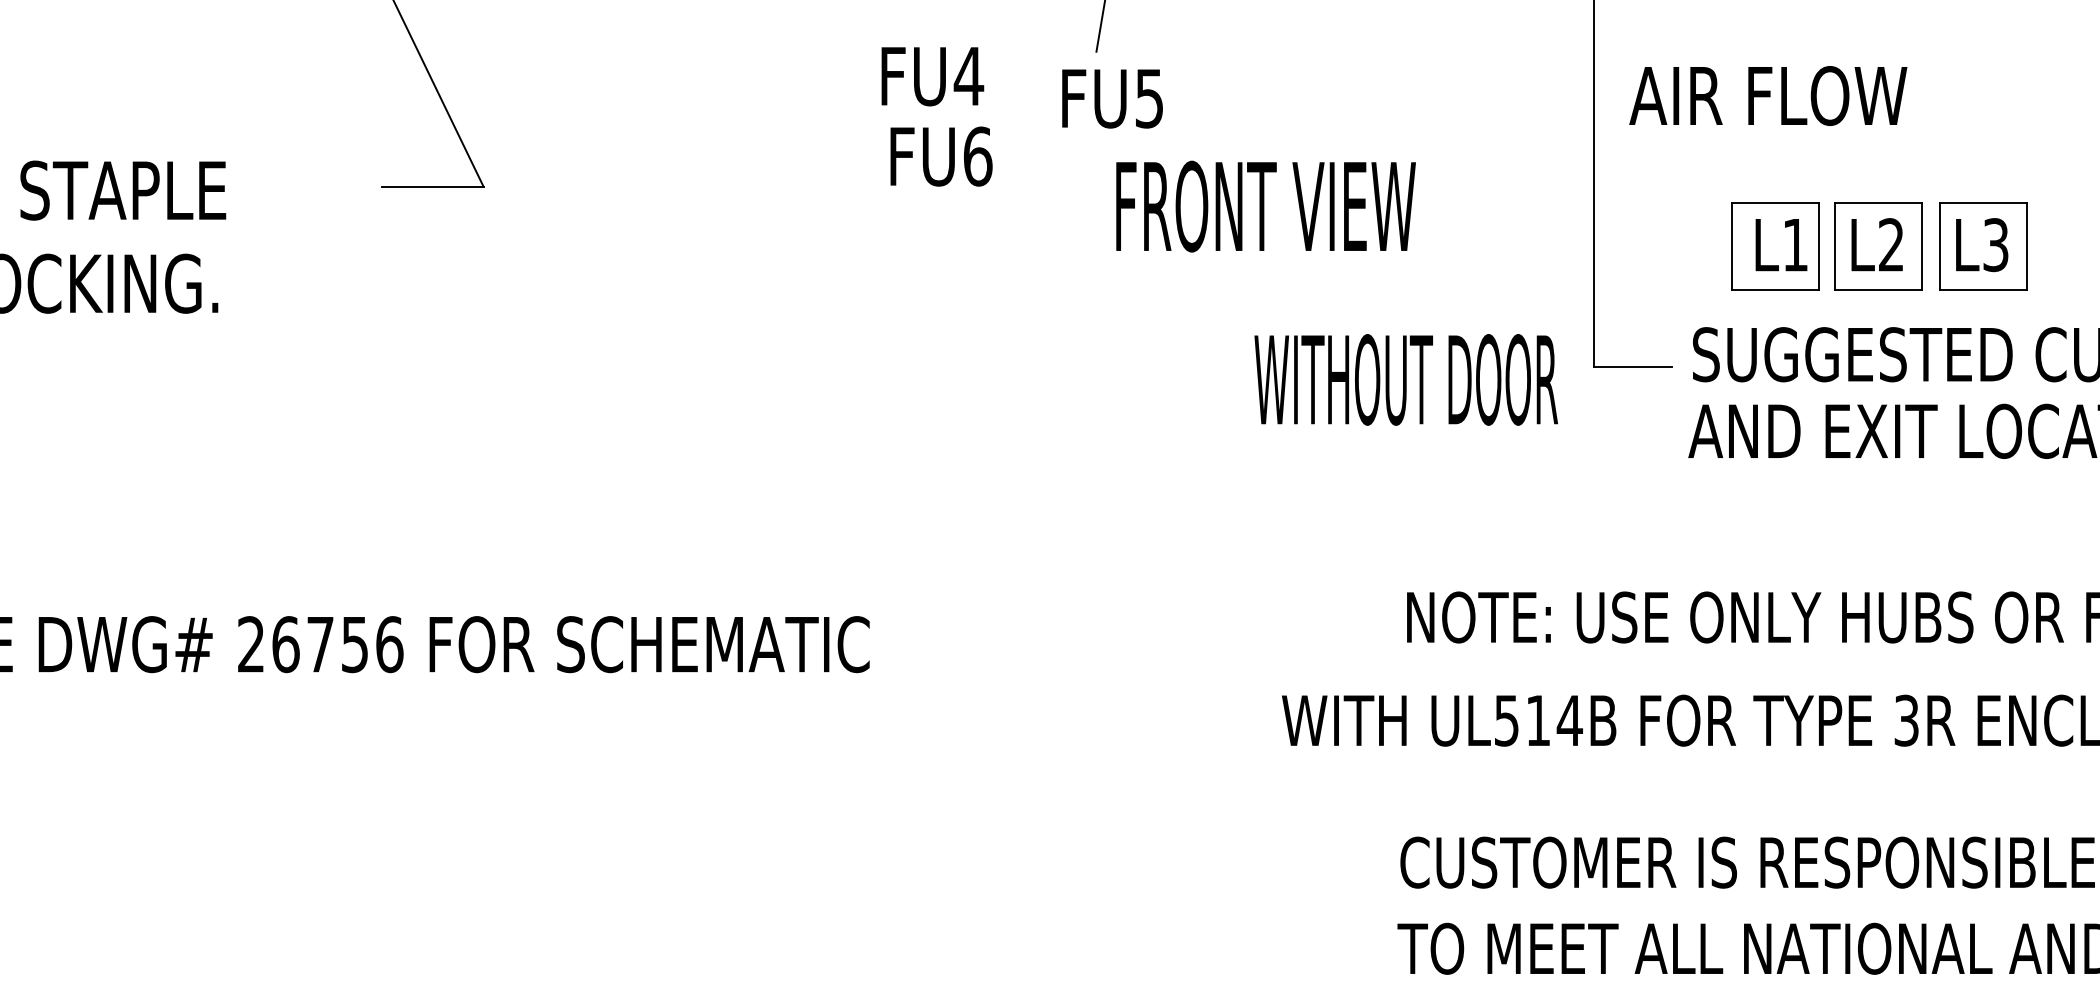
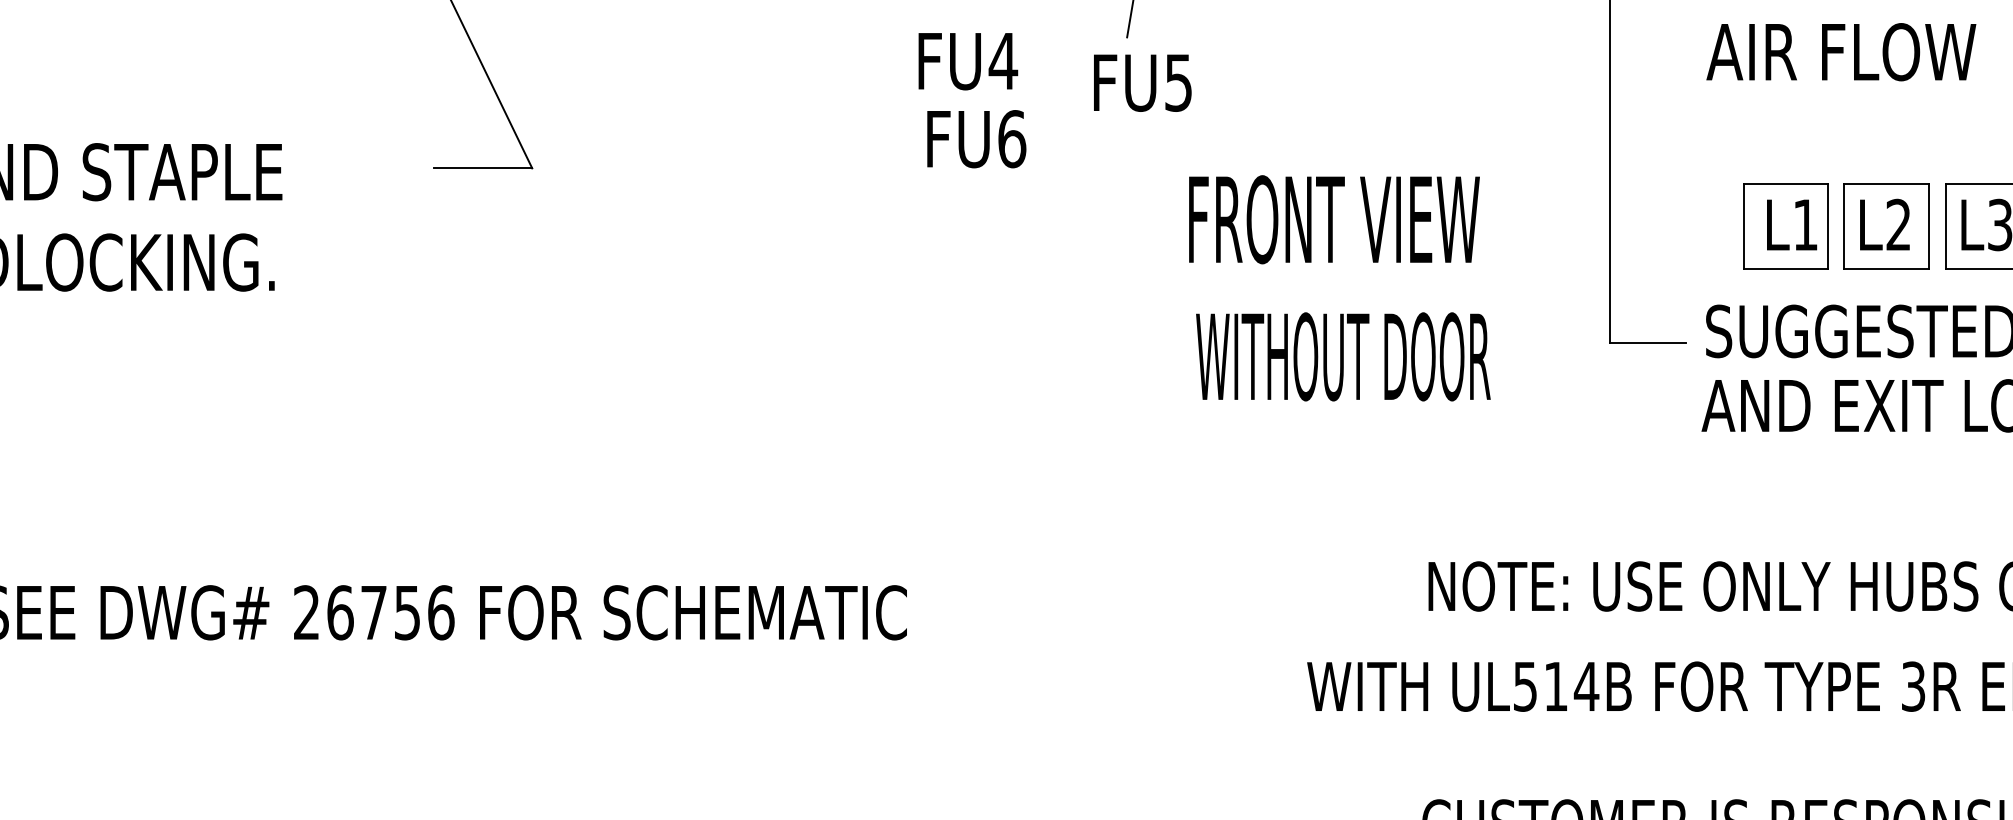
text: (1768, 95) -> (1841, 51), moved
text: (1265, 206) -> (1333, 219), moved
text: (1405, 379) -> (1342, 356), moved

